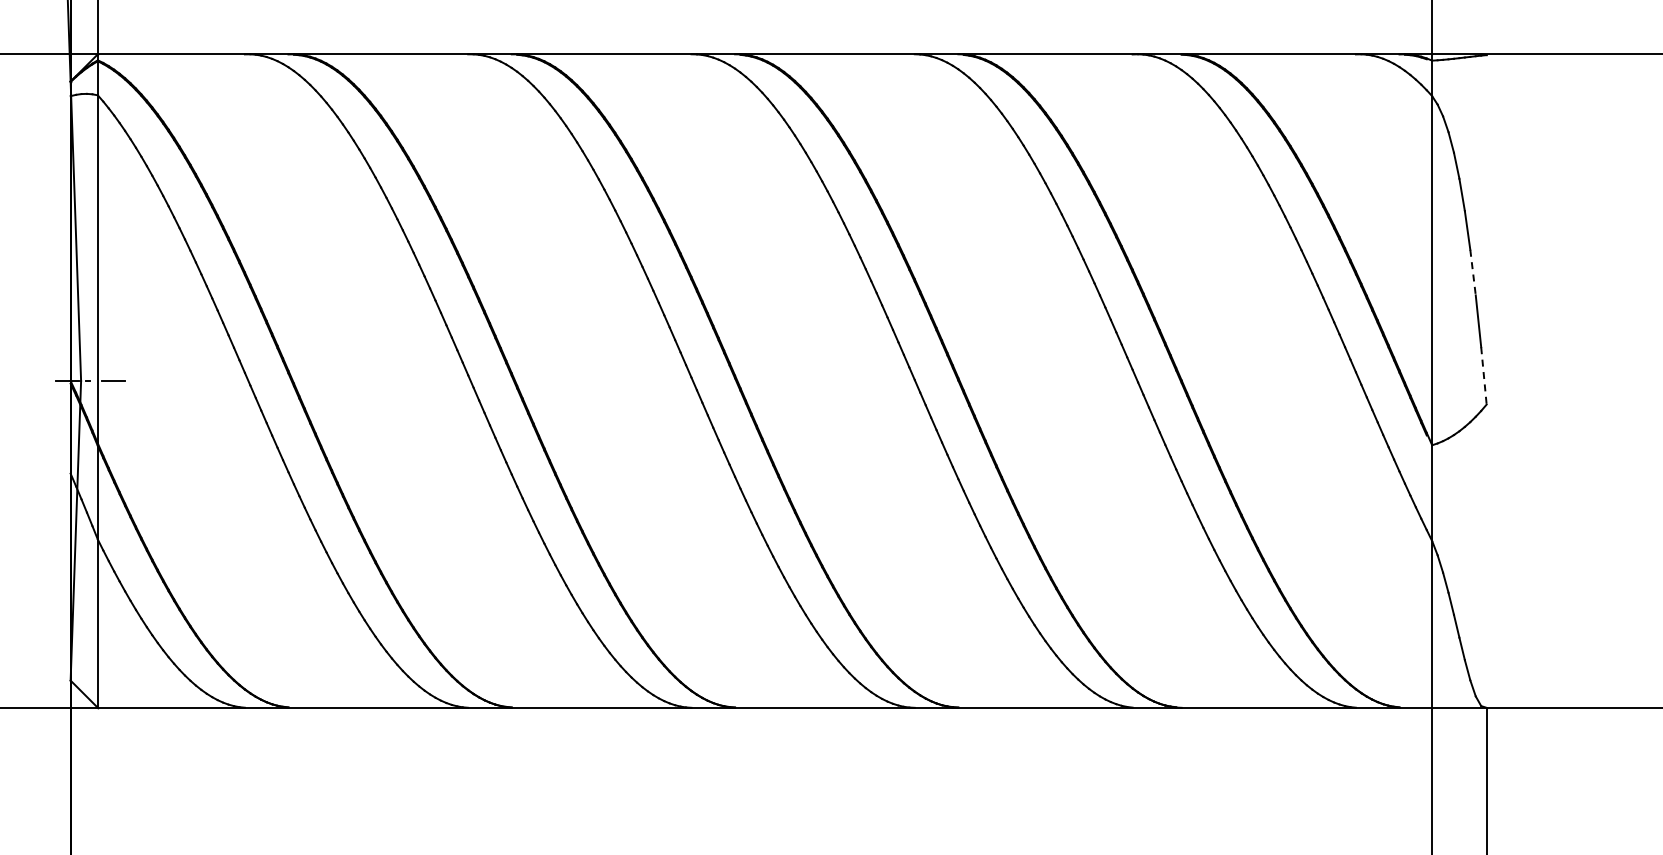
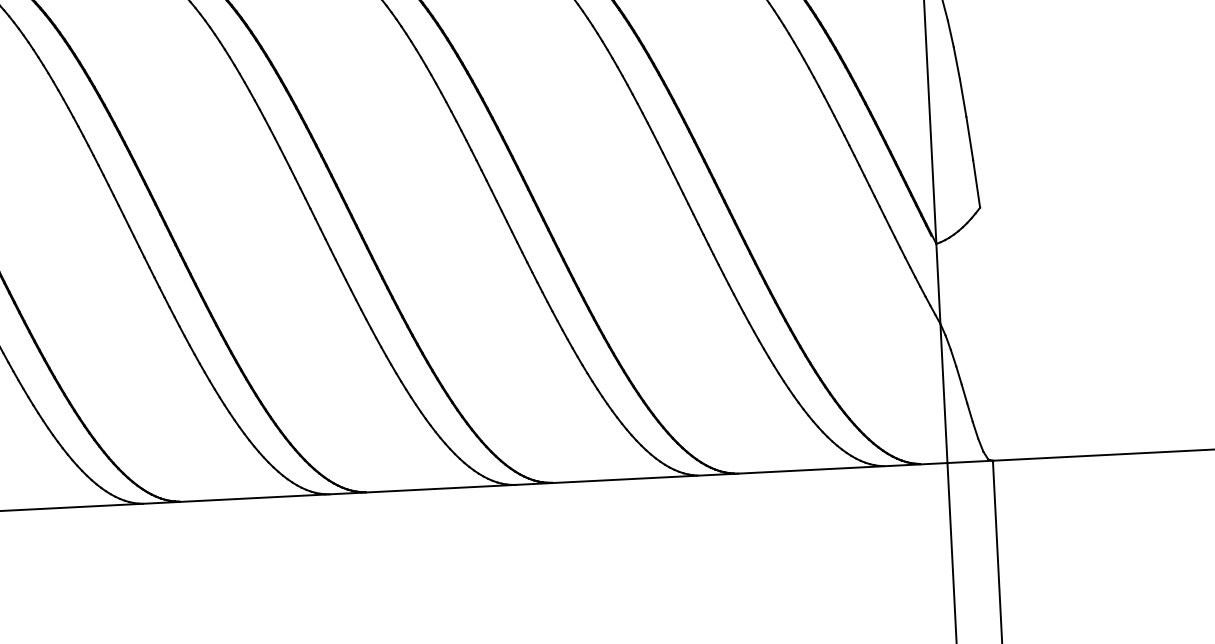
line: (1473, 272) -> (963, 98), dashed -> solid
line: (1483, 375) -> (976, 183), dashed -> solid

